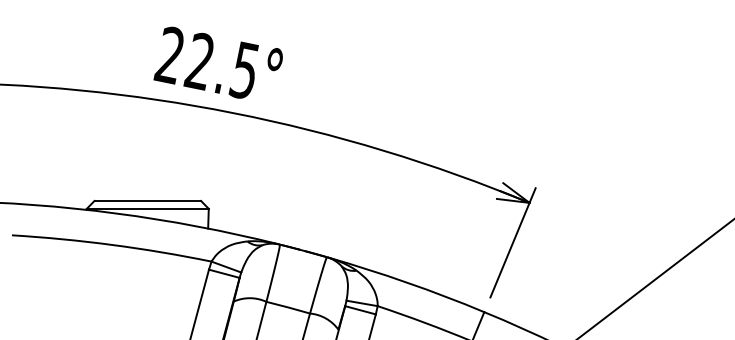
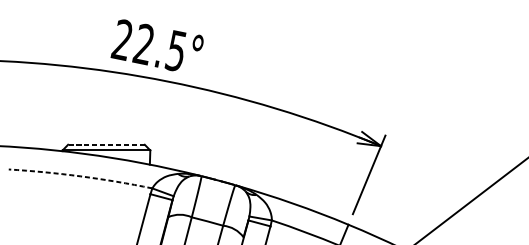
line: (147, 200) -> (106, 144), solid -> dashed
arc: (112, 244) -> (81, 176), solid -> dashed

